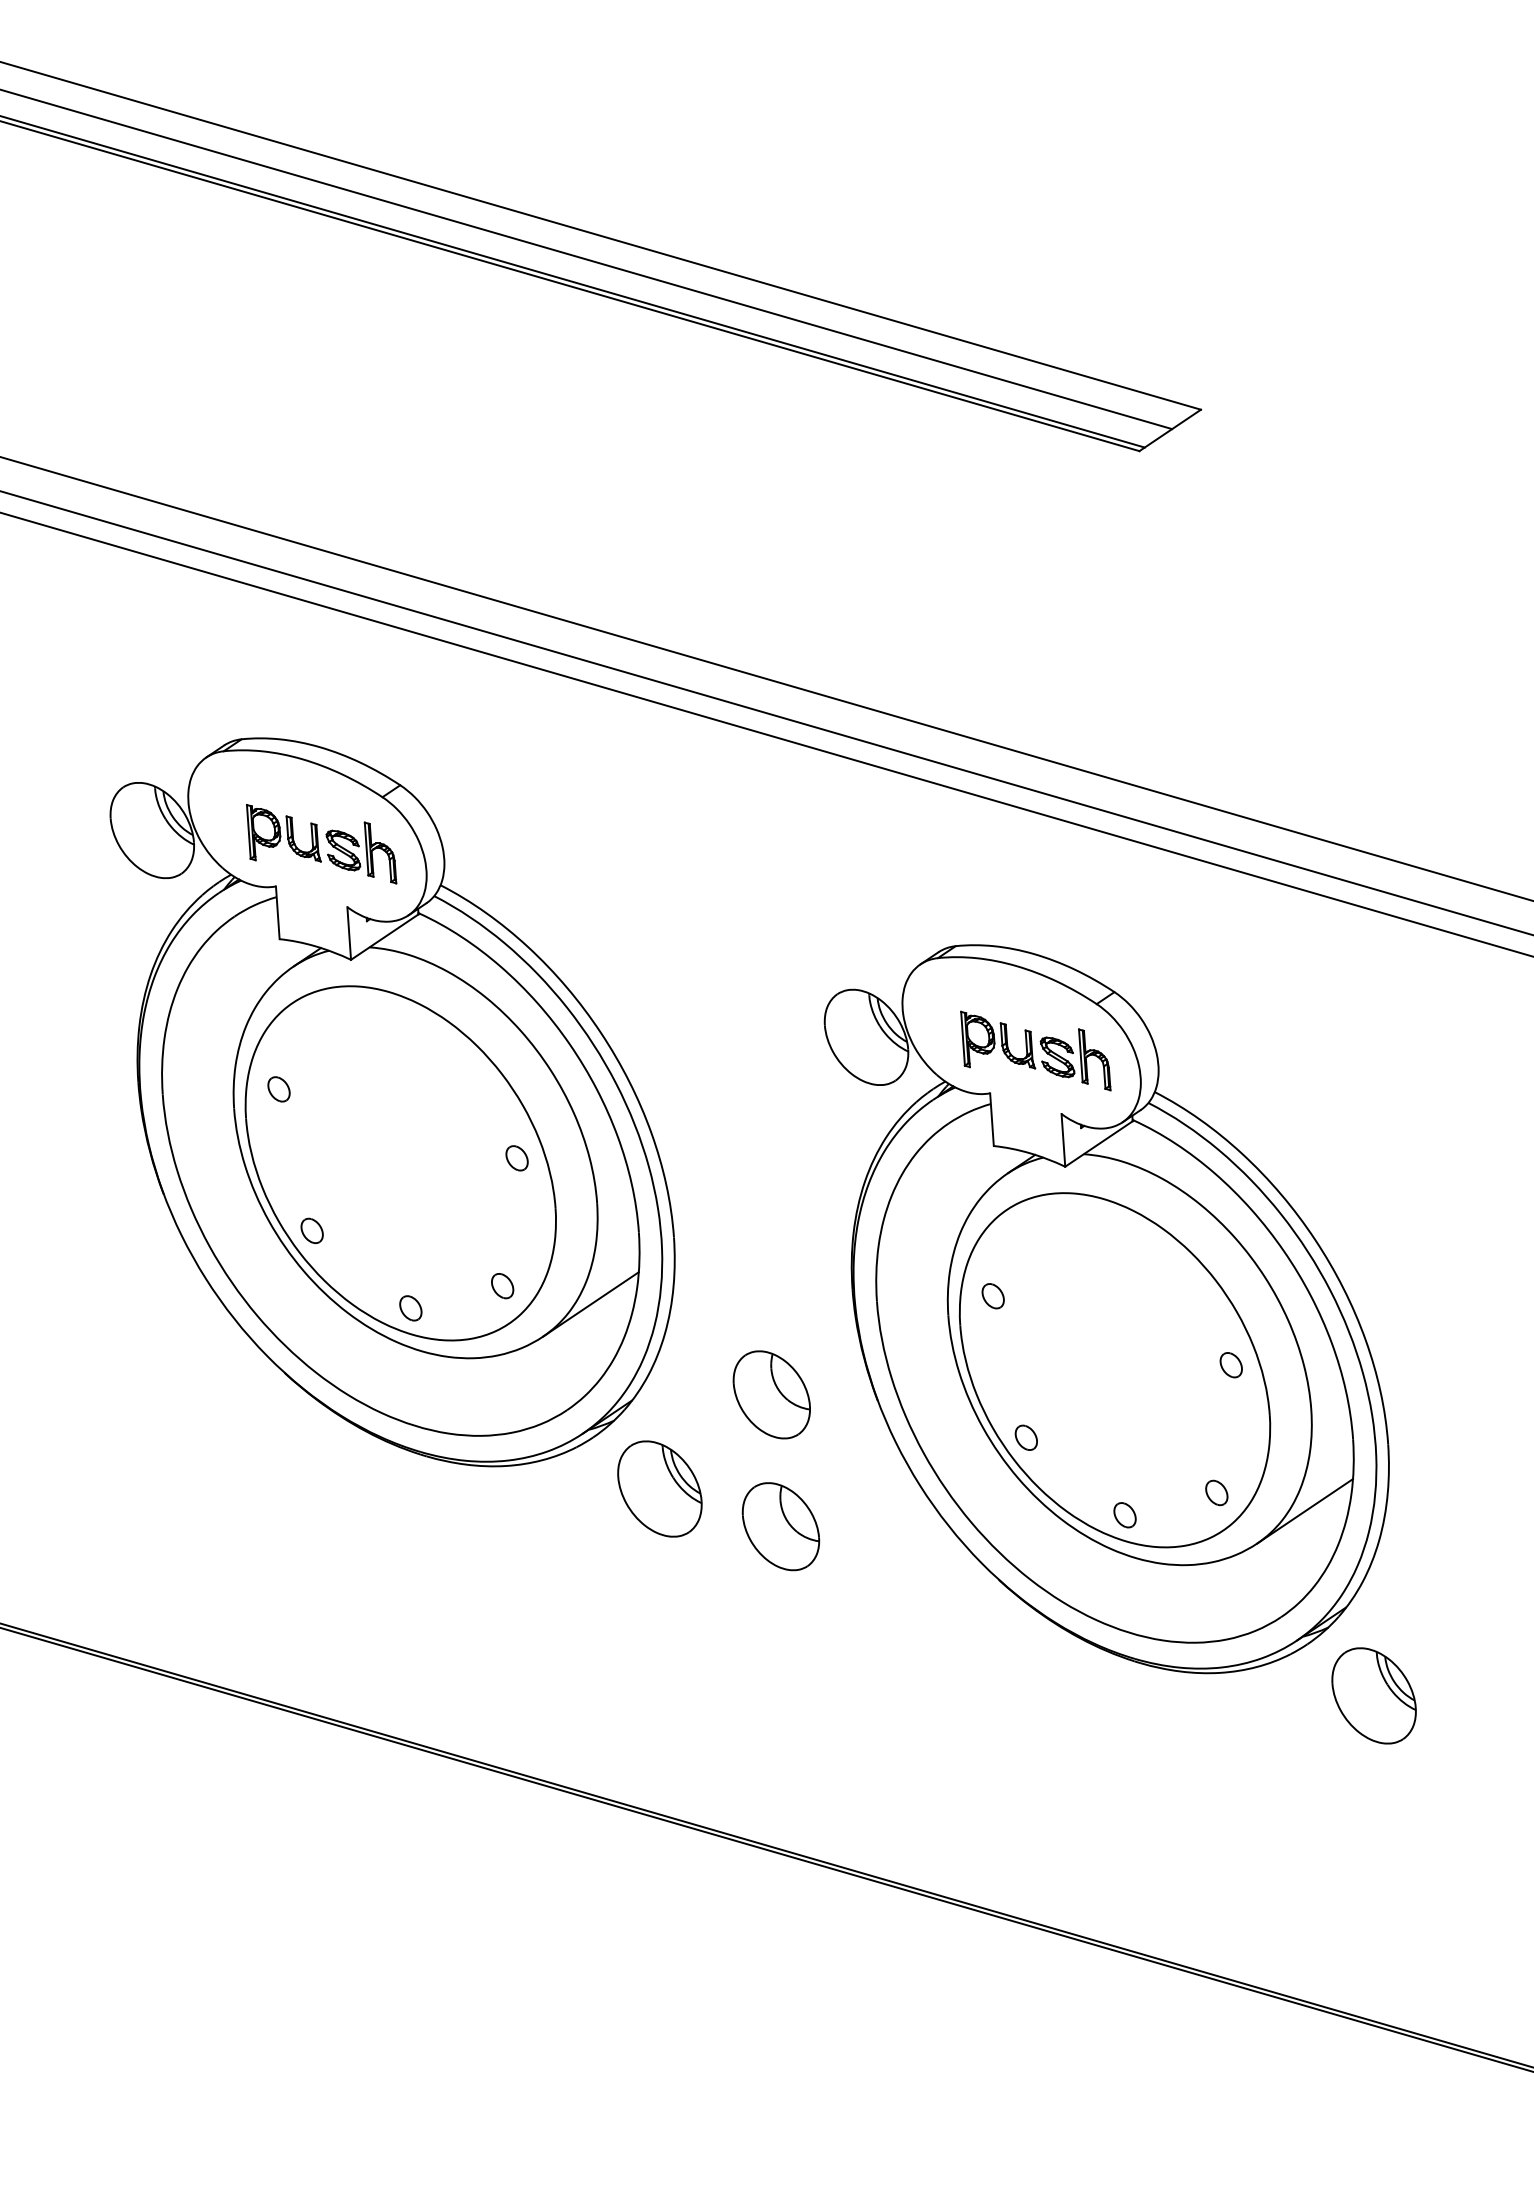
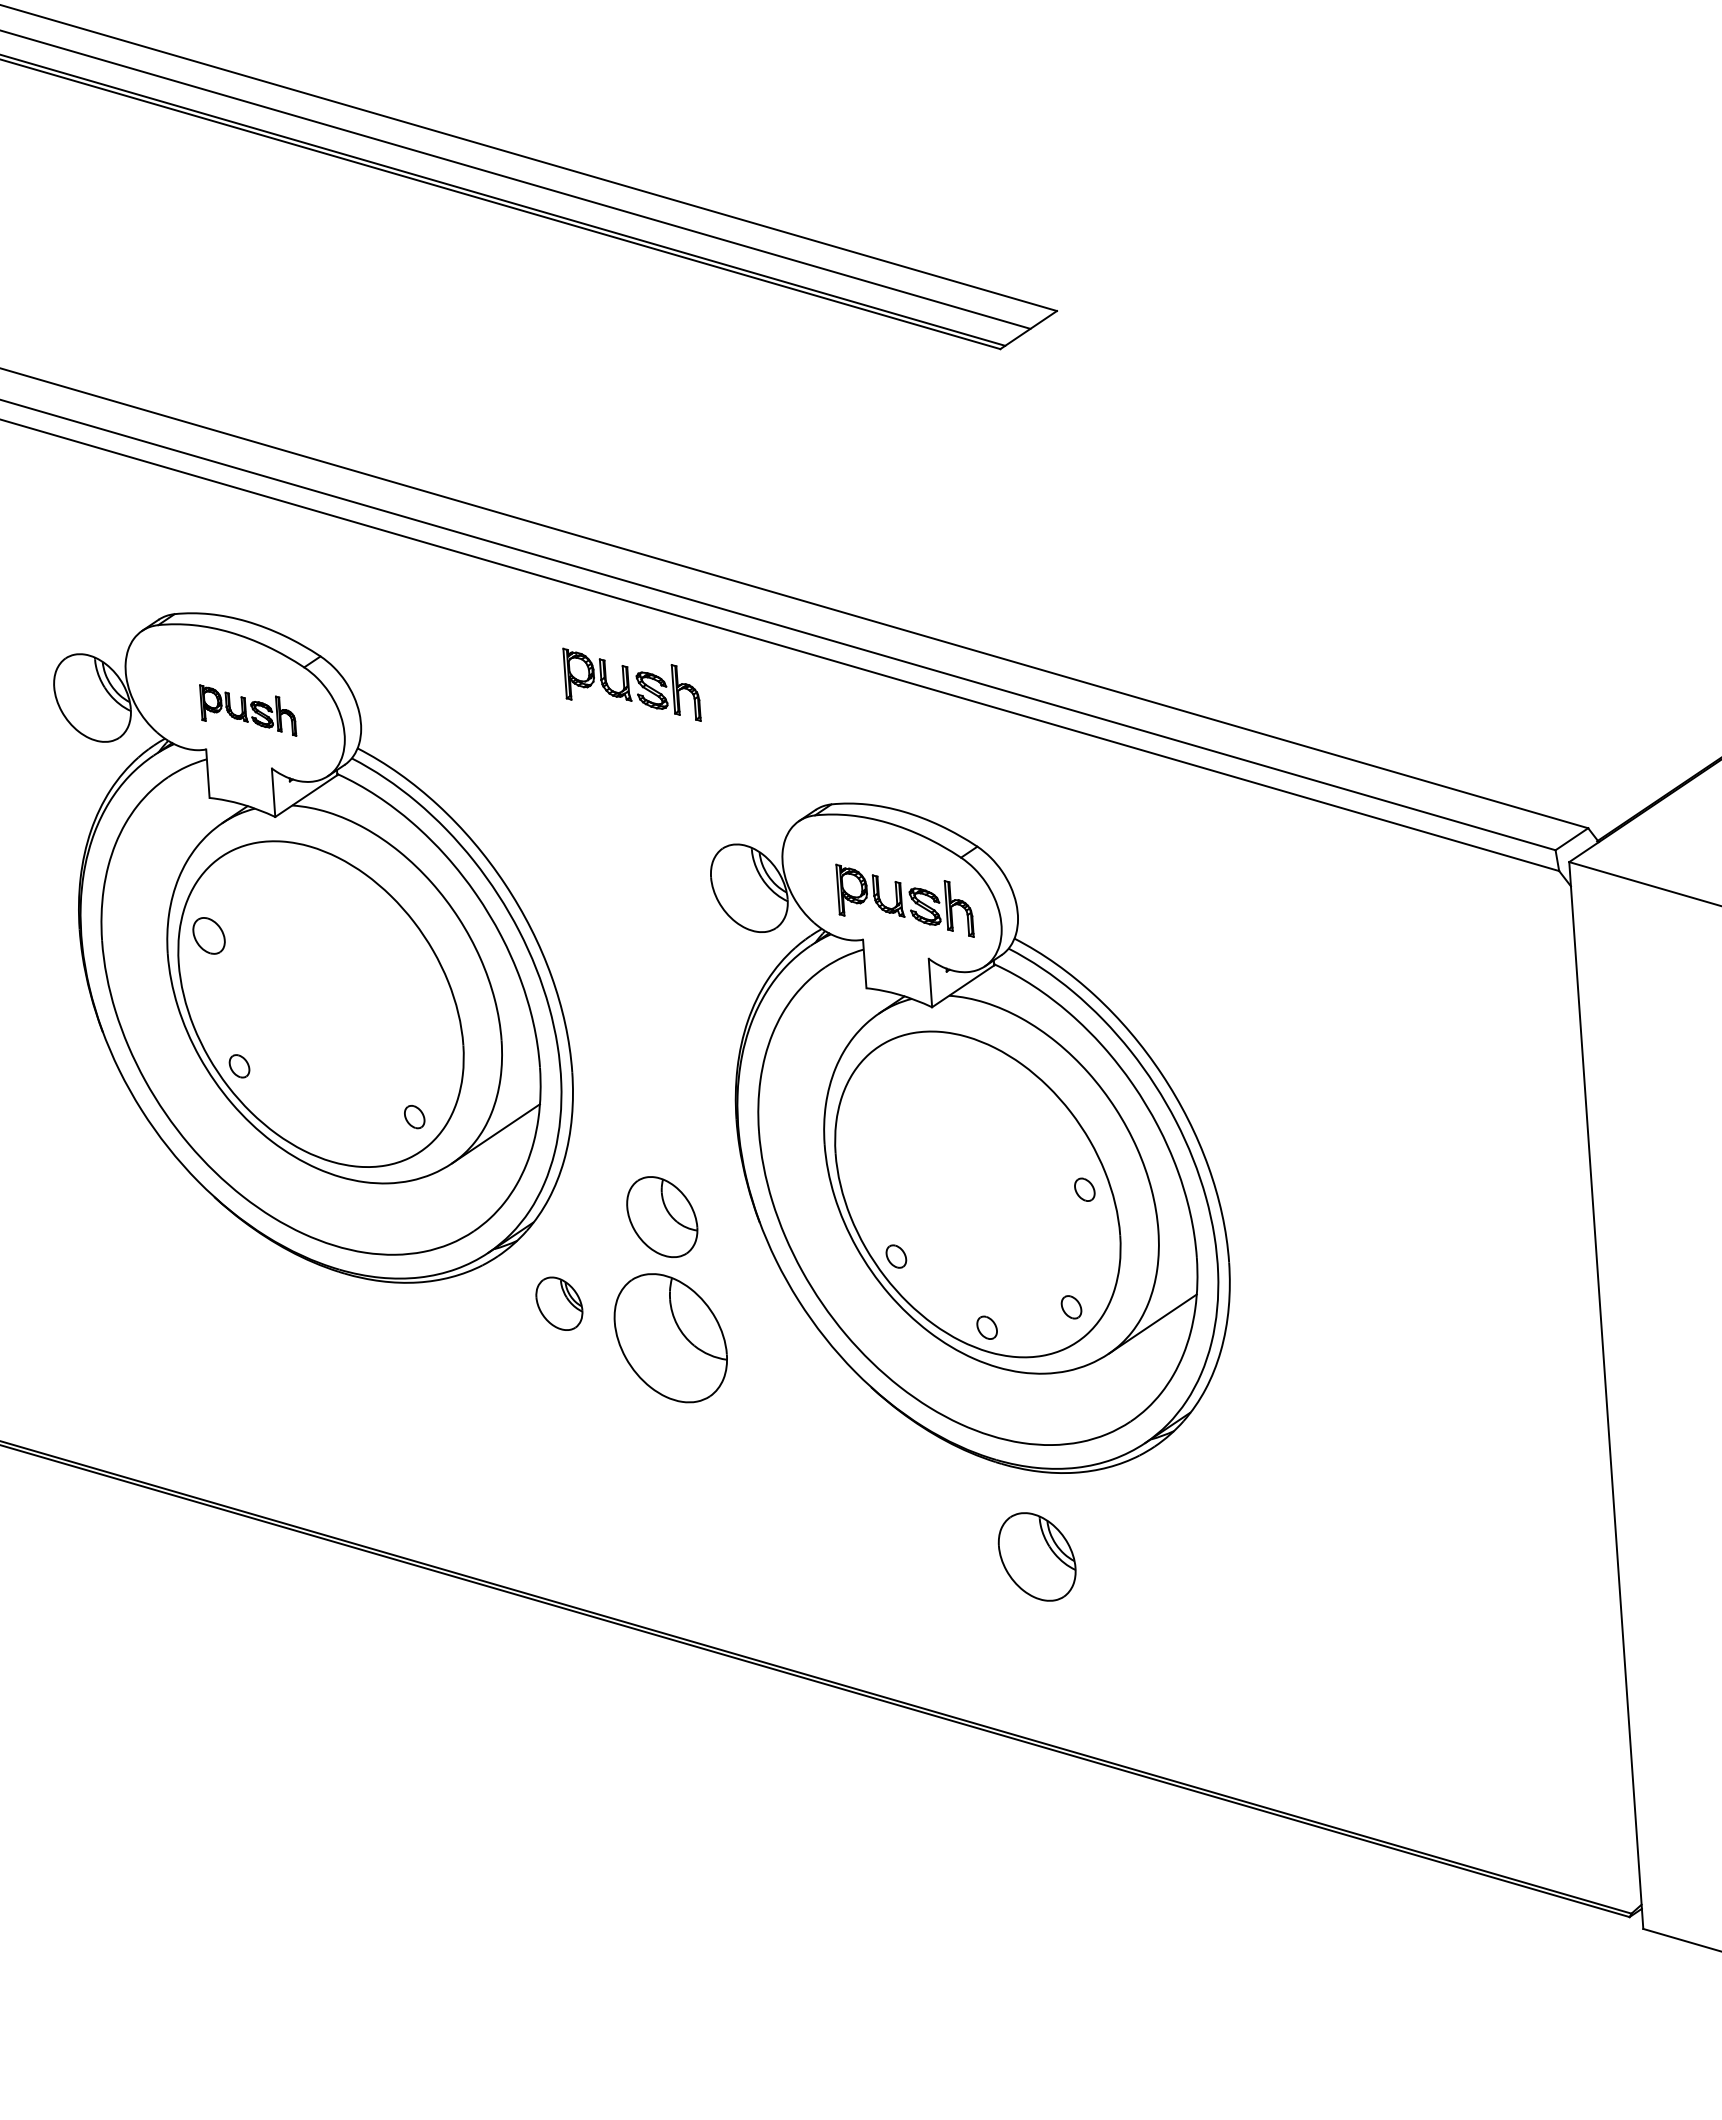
part: (738, 815) -> (631, 684), added
part: (320, 844) -> (247, 710), size x0.7
part: (278, 1089) -> (208, 936), size x1.6
part: (516, 1158) -> (427, 999), removed
part: (992, 1296) -> (865, 1126), removed
part: (411, 1308) -> (330, 1137), removed
part: (660, 1488) -> (559, 1303), size x0.6
part: (780, 1526) -> (670, 1338), size x1.6
part: (1373, 1695) -> (1036, 1556), moved

